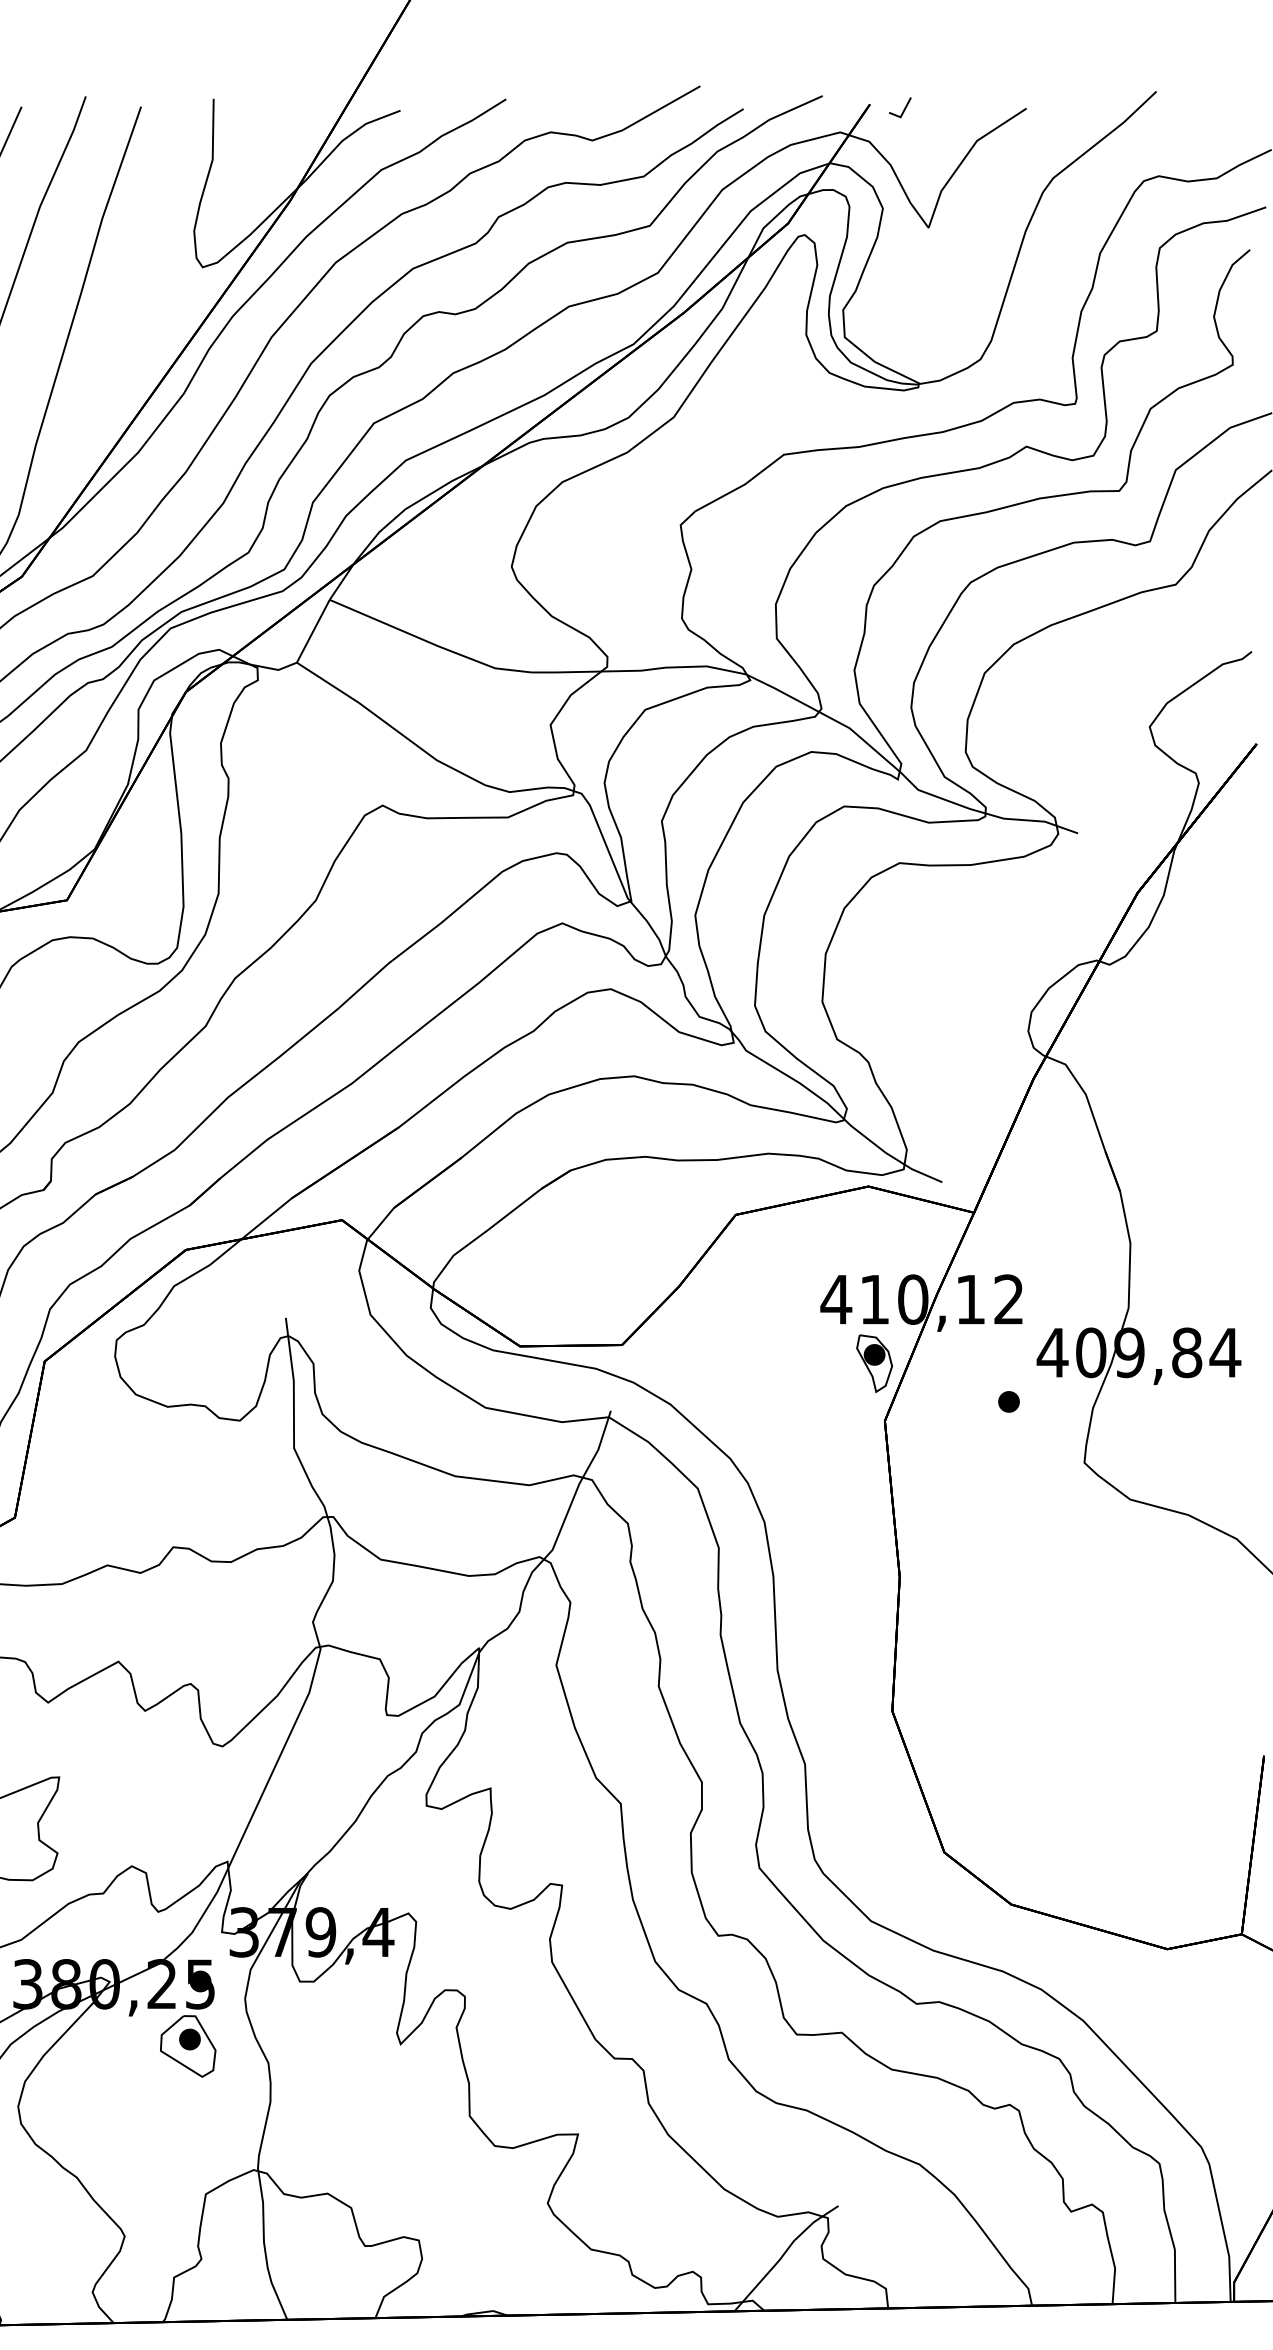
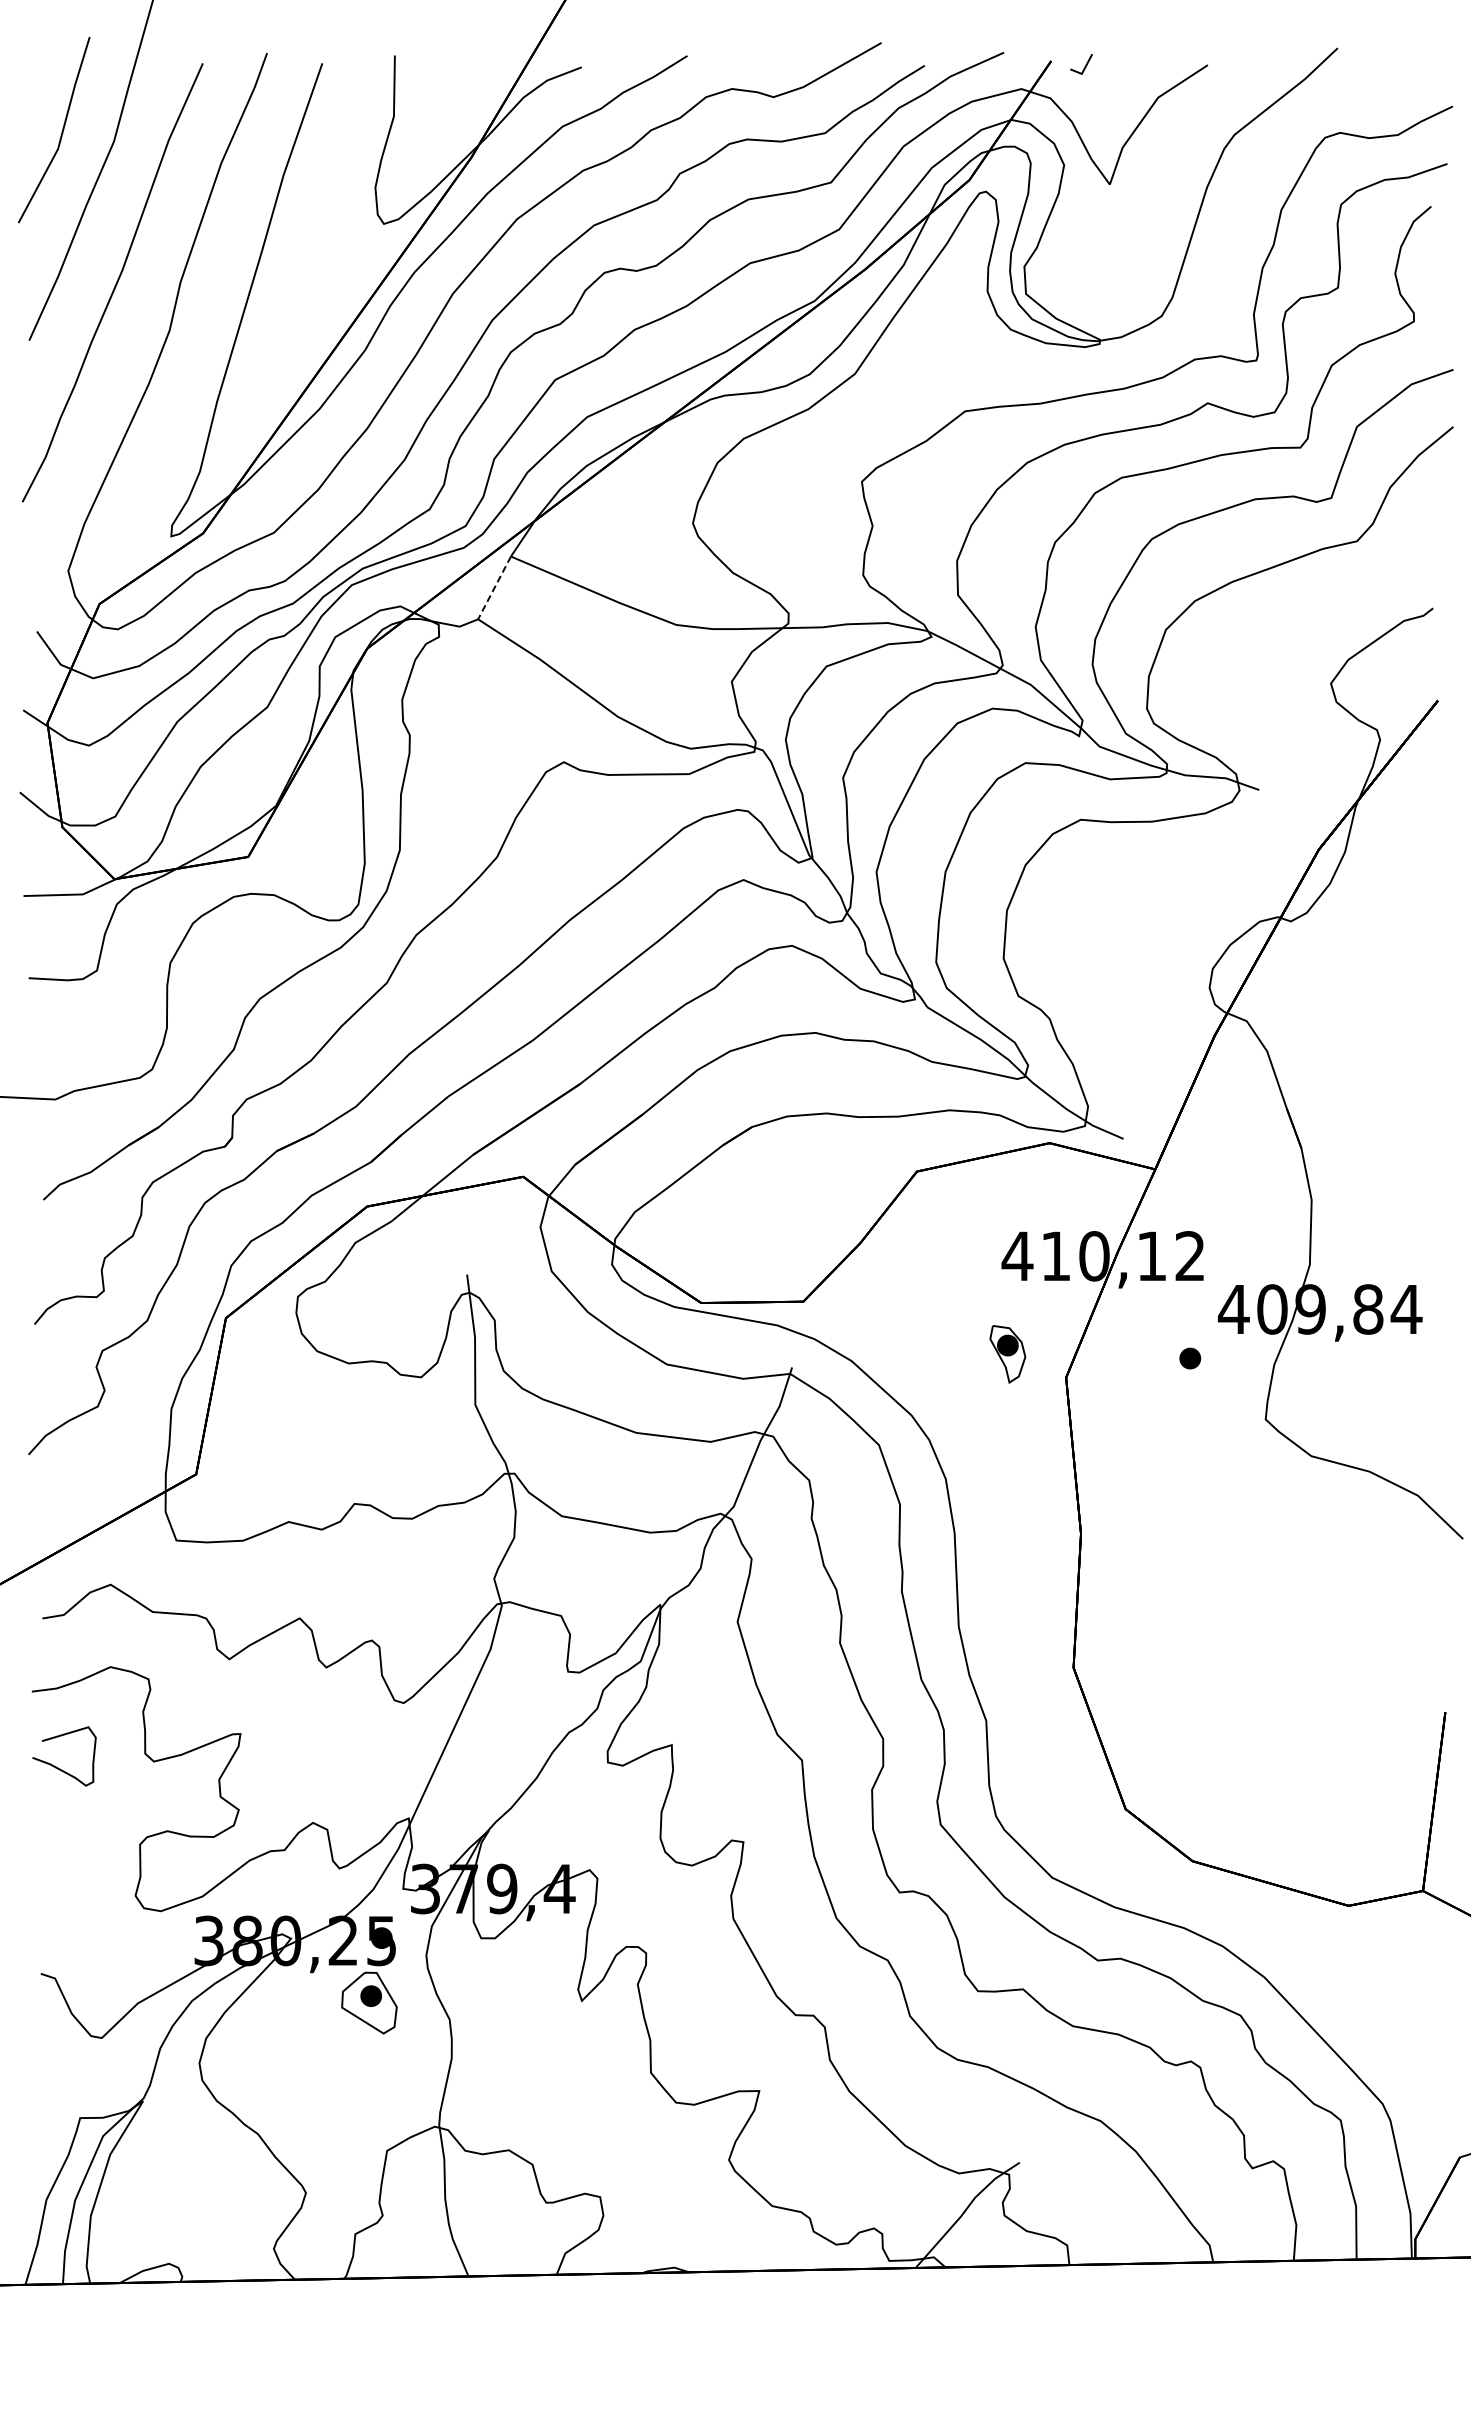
line: (313, 631) -> (494, 588), solid -> dashed
part: (874, 1363) -> (1007, 1354), moved

